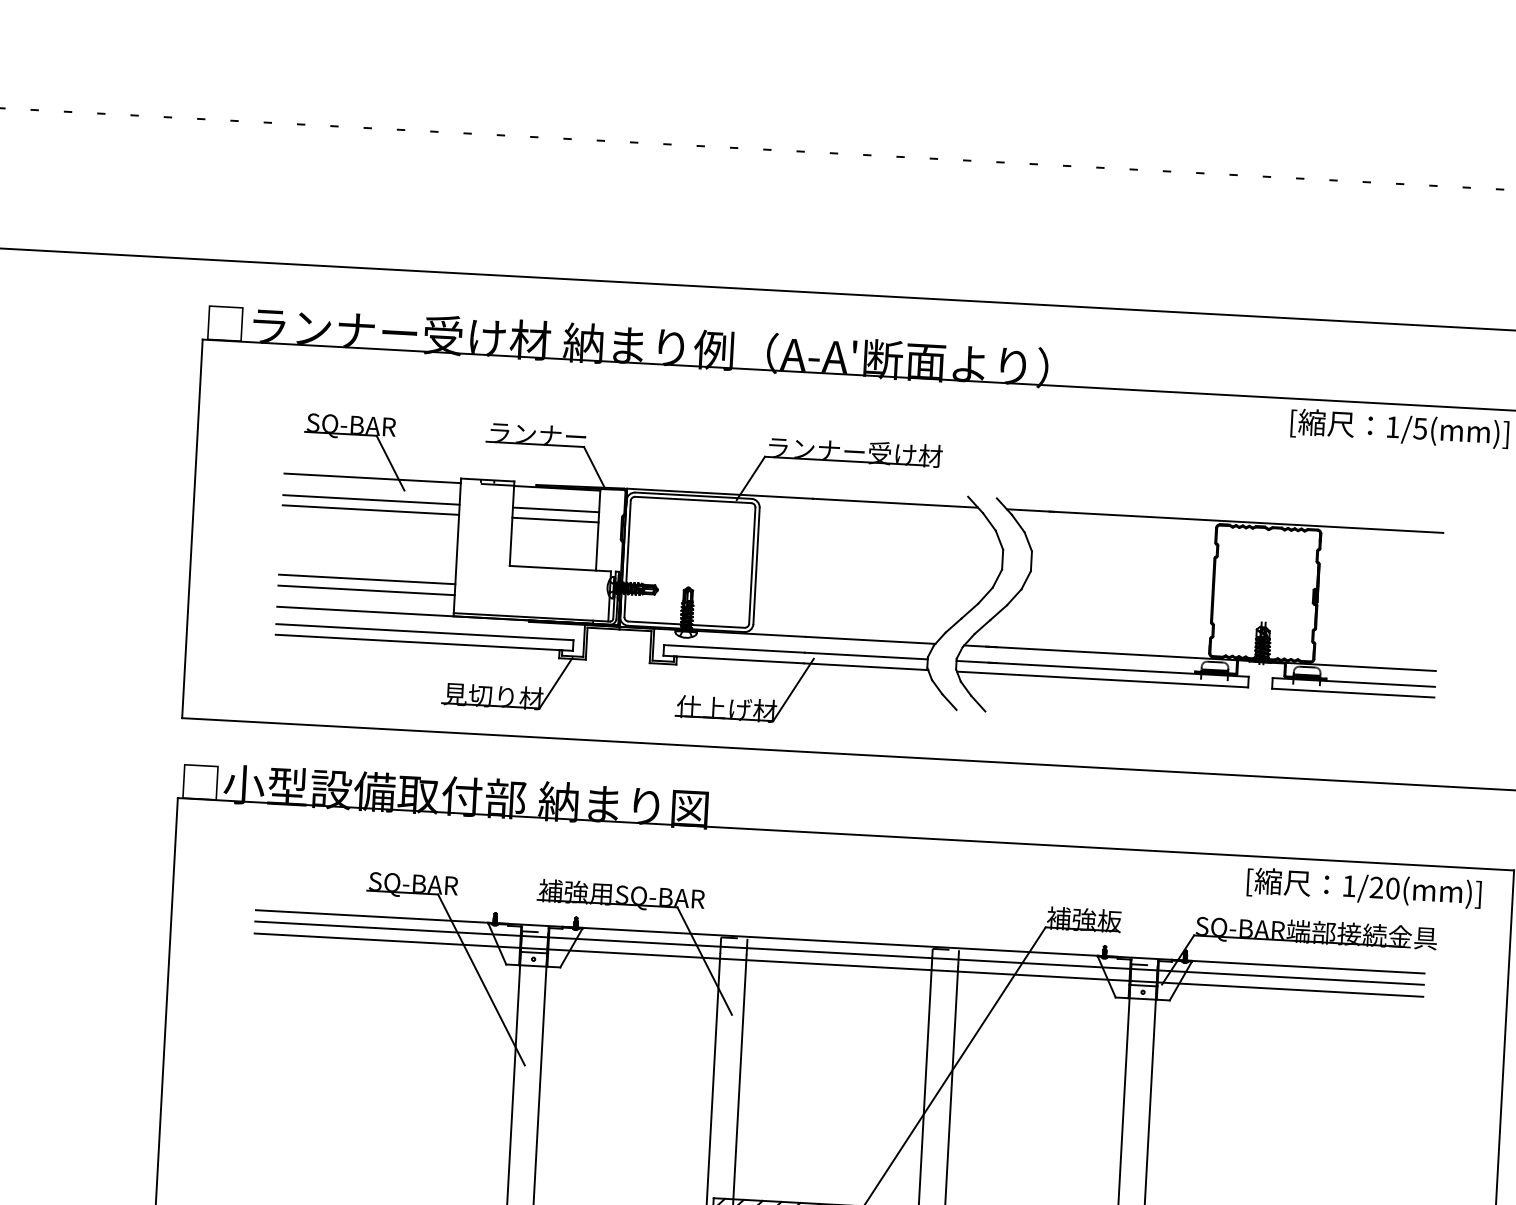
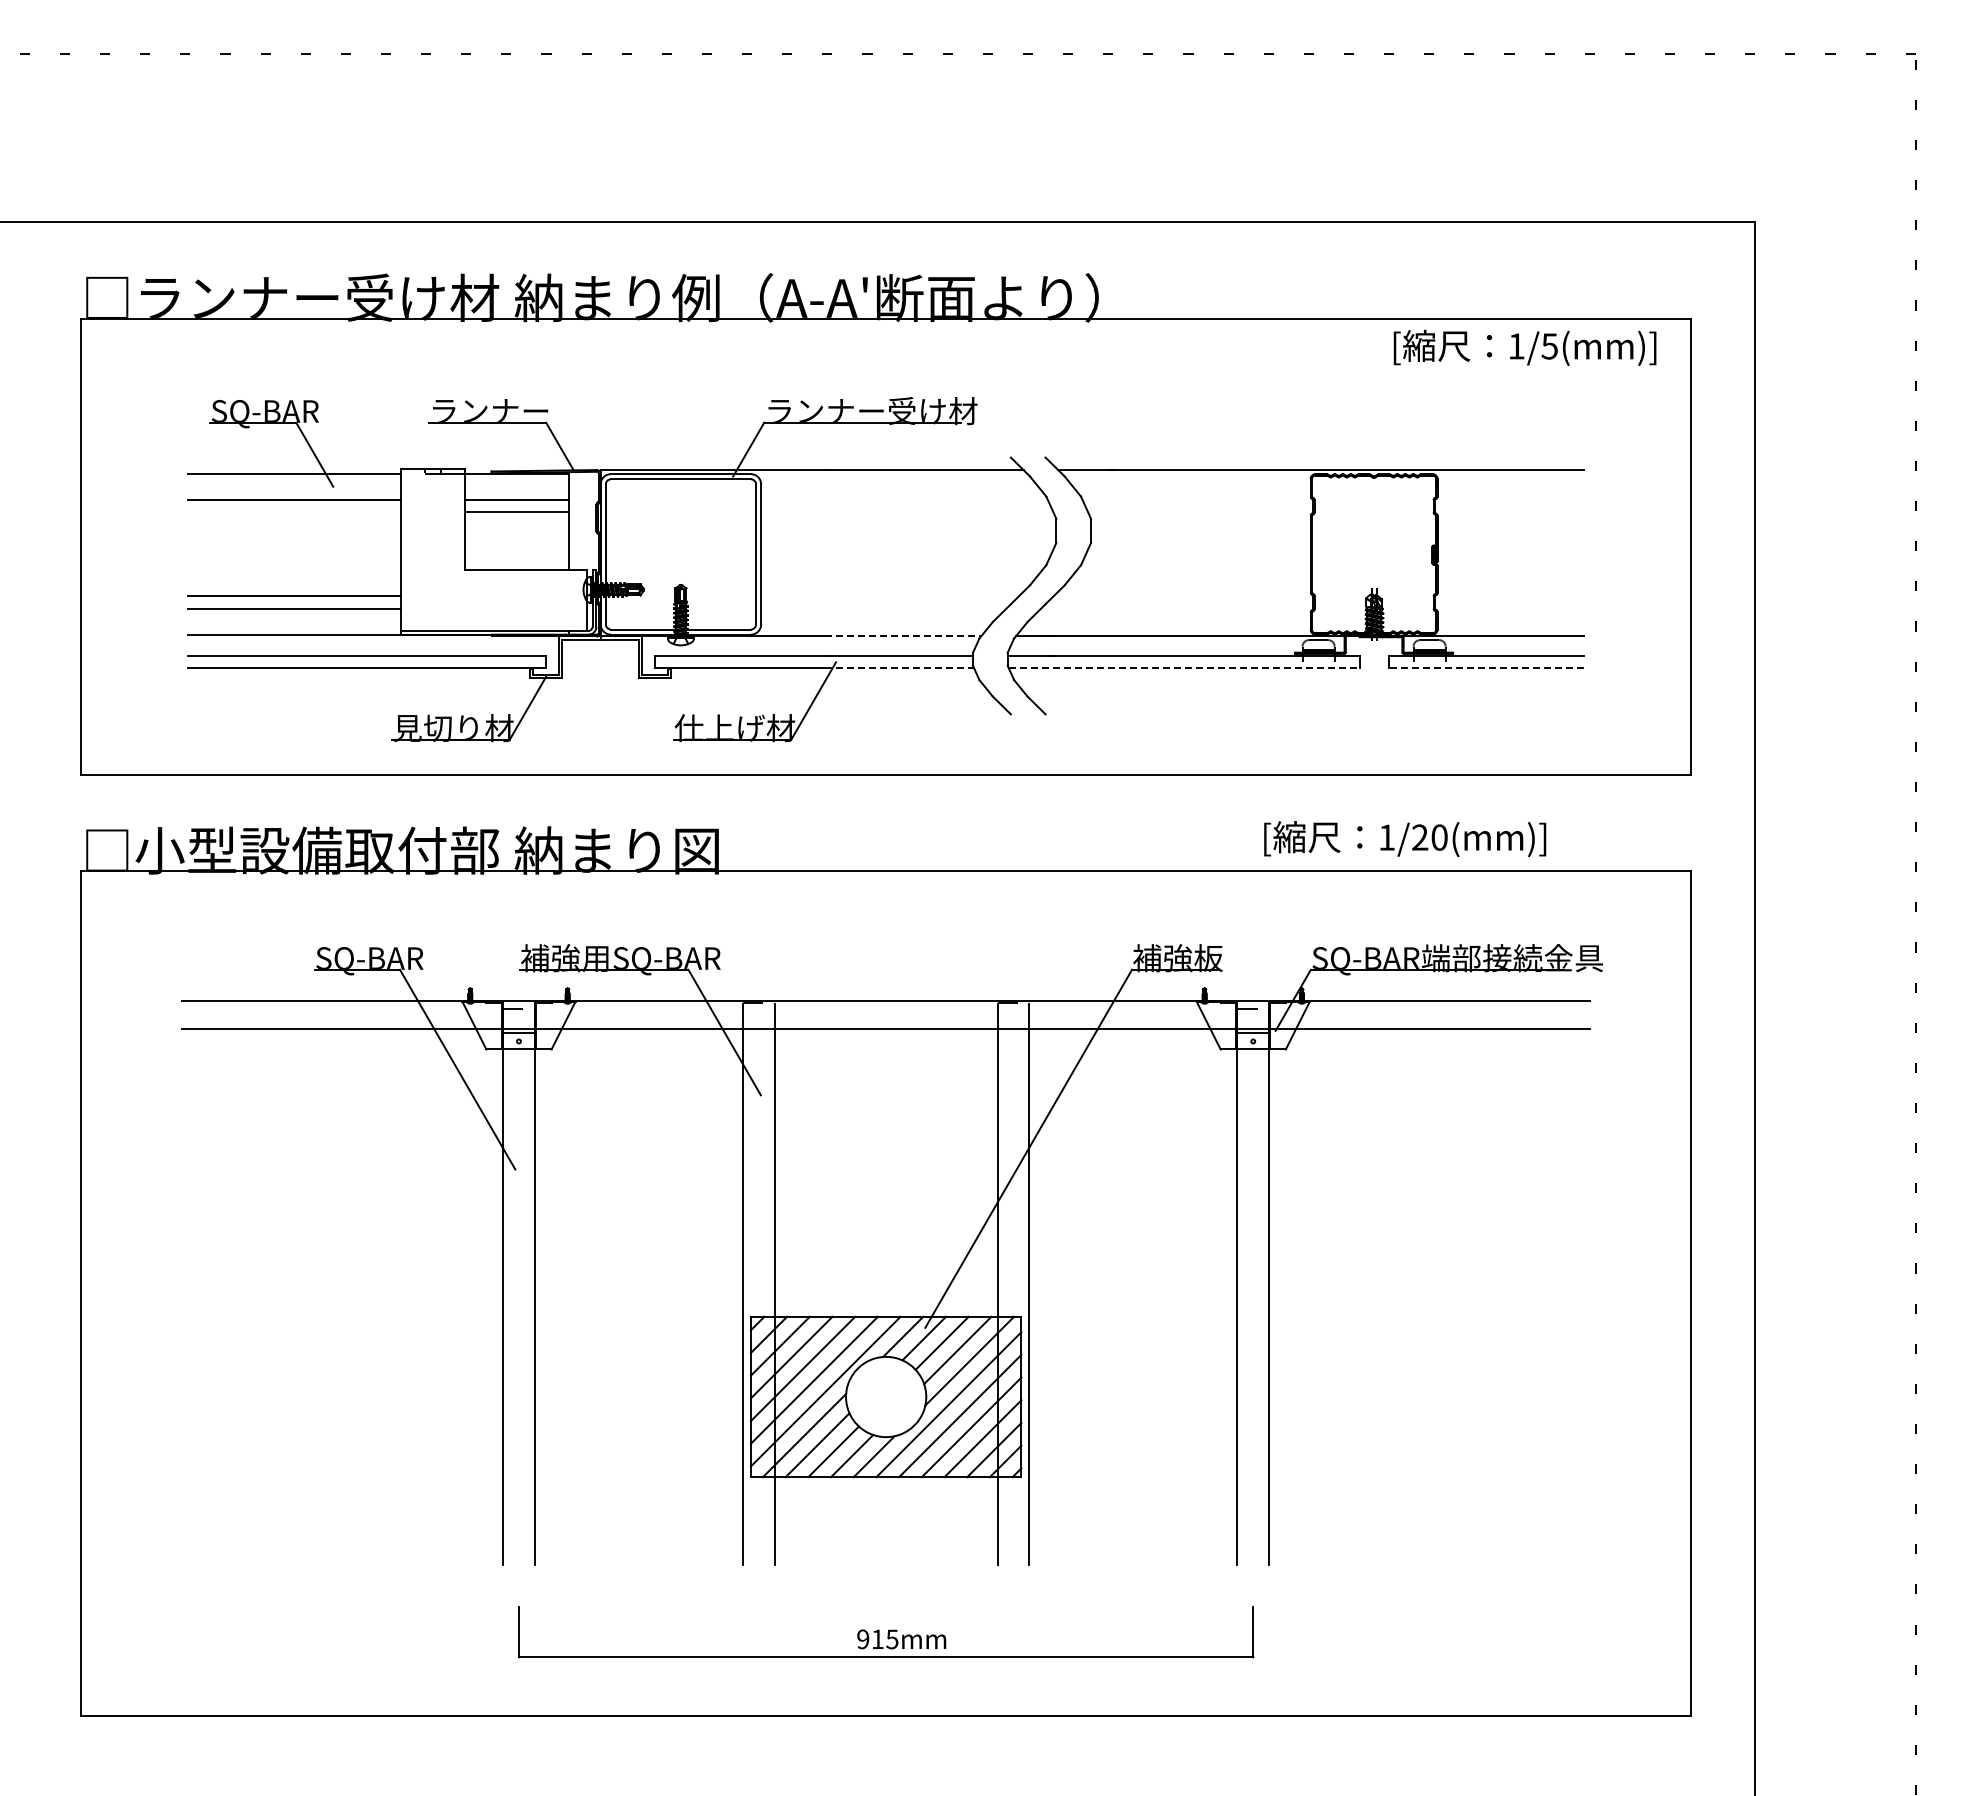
line: (371, 510) -> (294, 512), removed
line: (870, 640) -> (903, 636), solid -> dashed
line: (866, 666) -> (899, 668), solid -> dashed
line: (1102, 679) -> (1184, 668), solid -> dashed
line: (1353, 693) -> (1486, 668), solid -> dashed
text: (1364, 888) -> (1405, 839), moved
line: (839, 953) -> (886, 1014), removed

